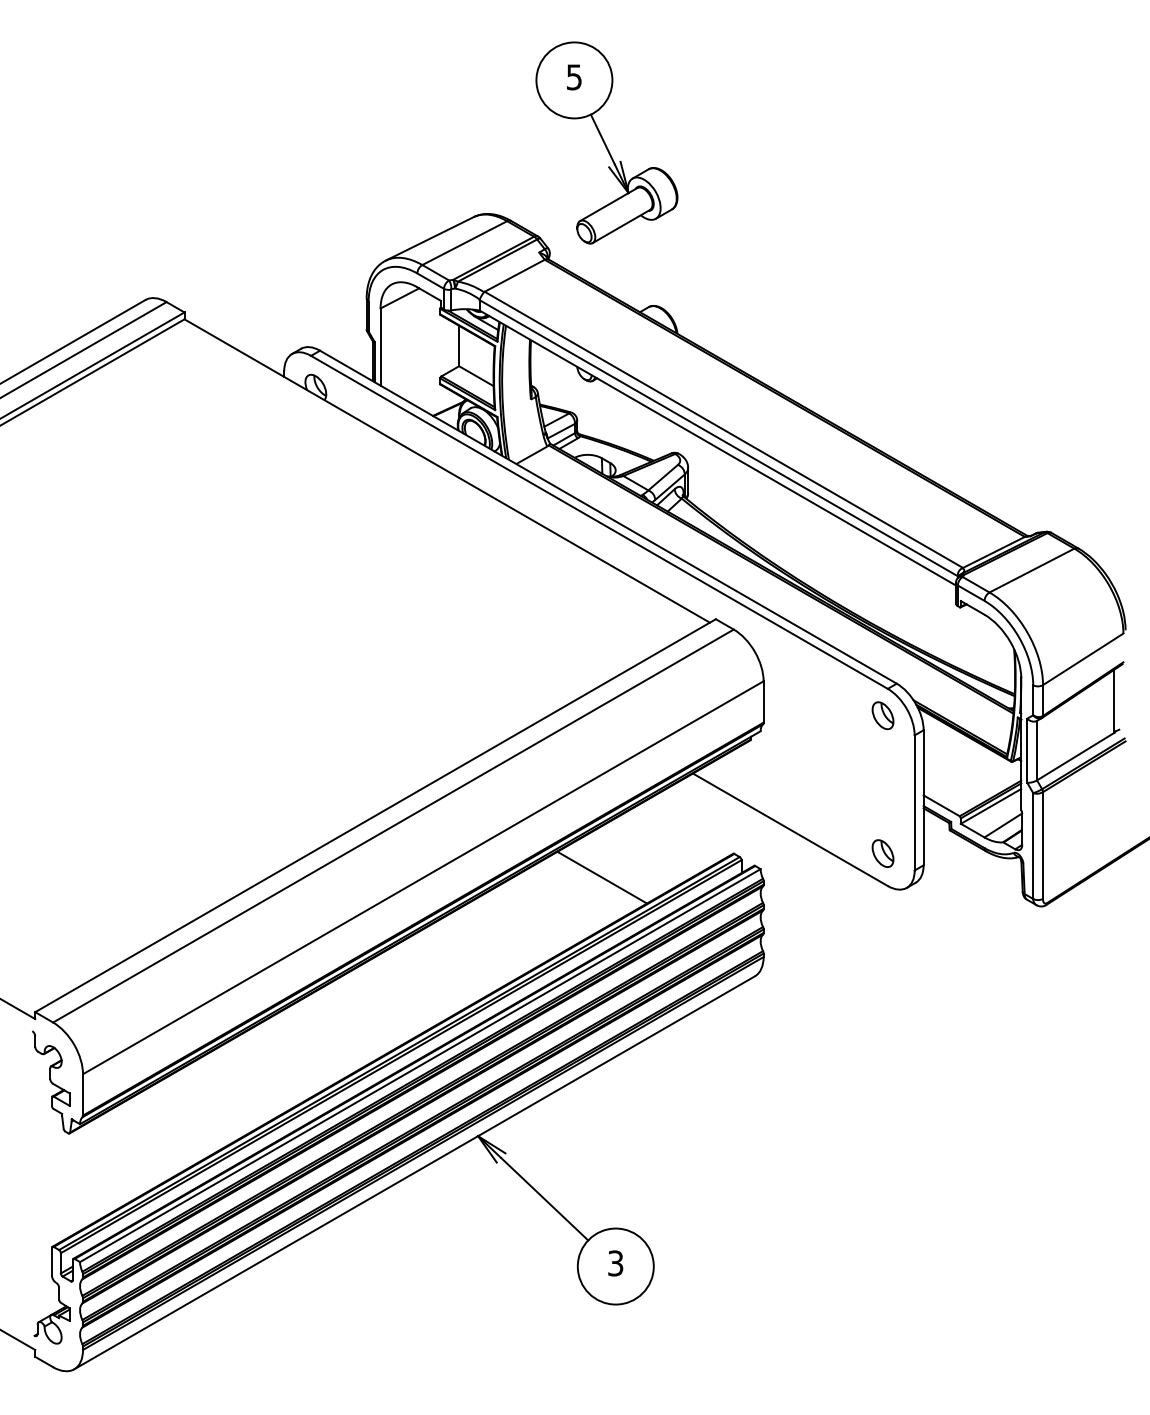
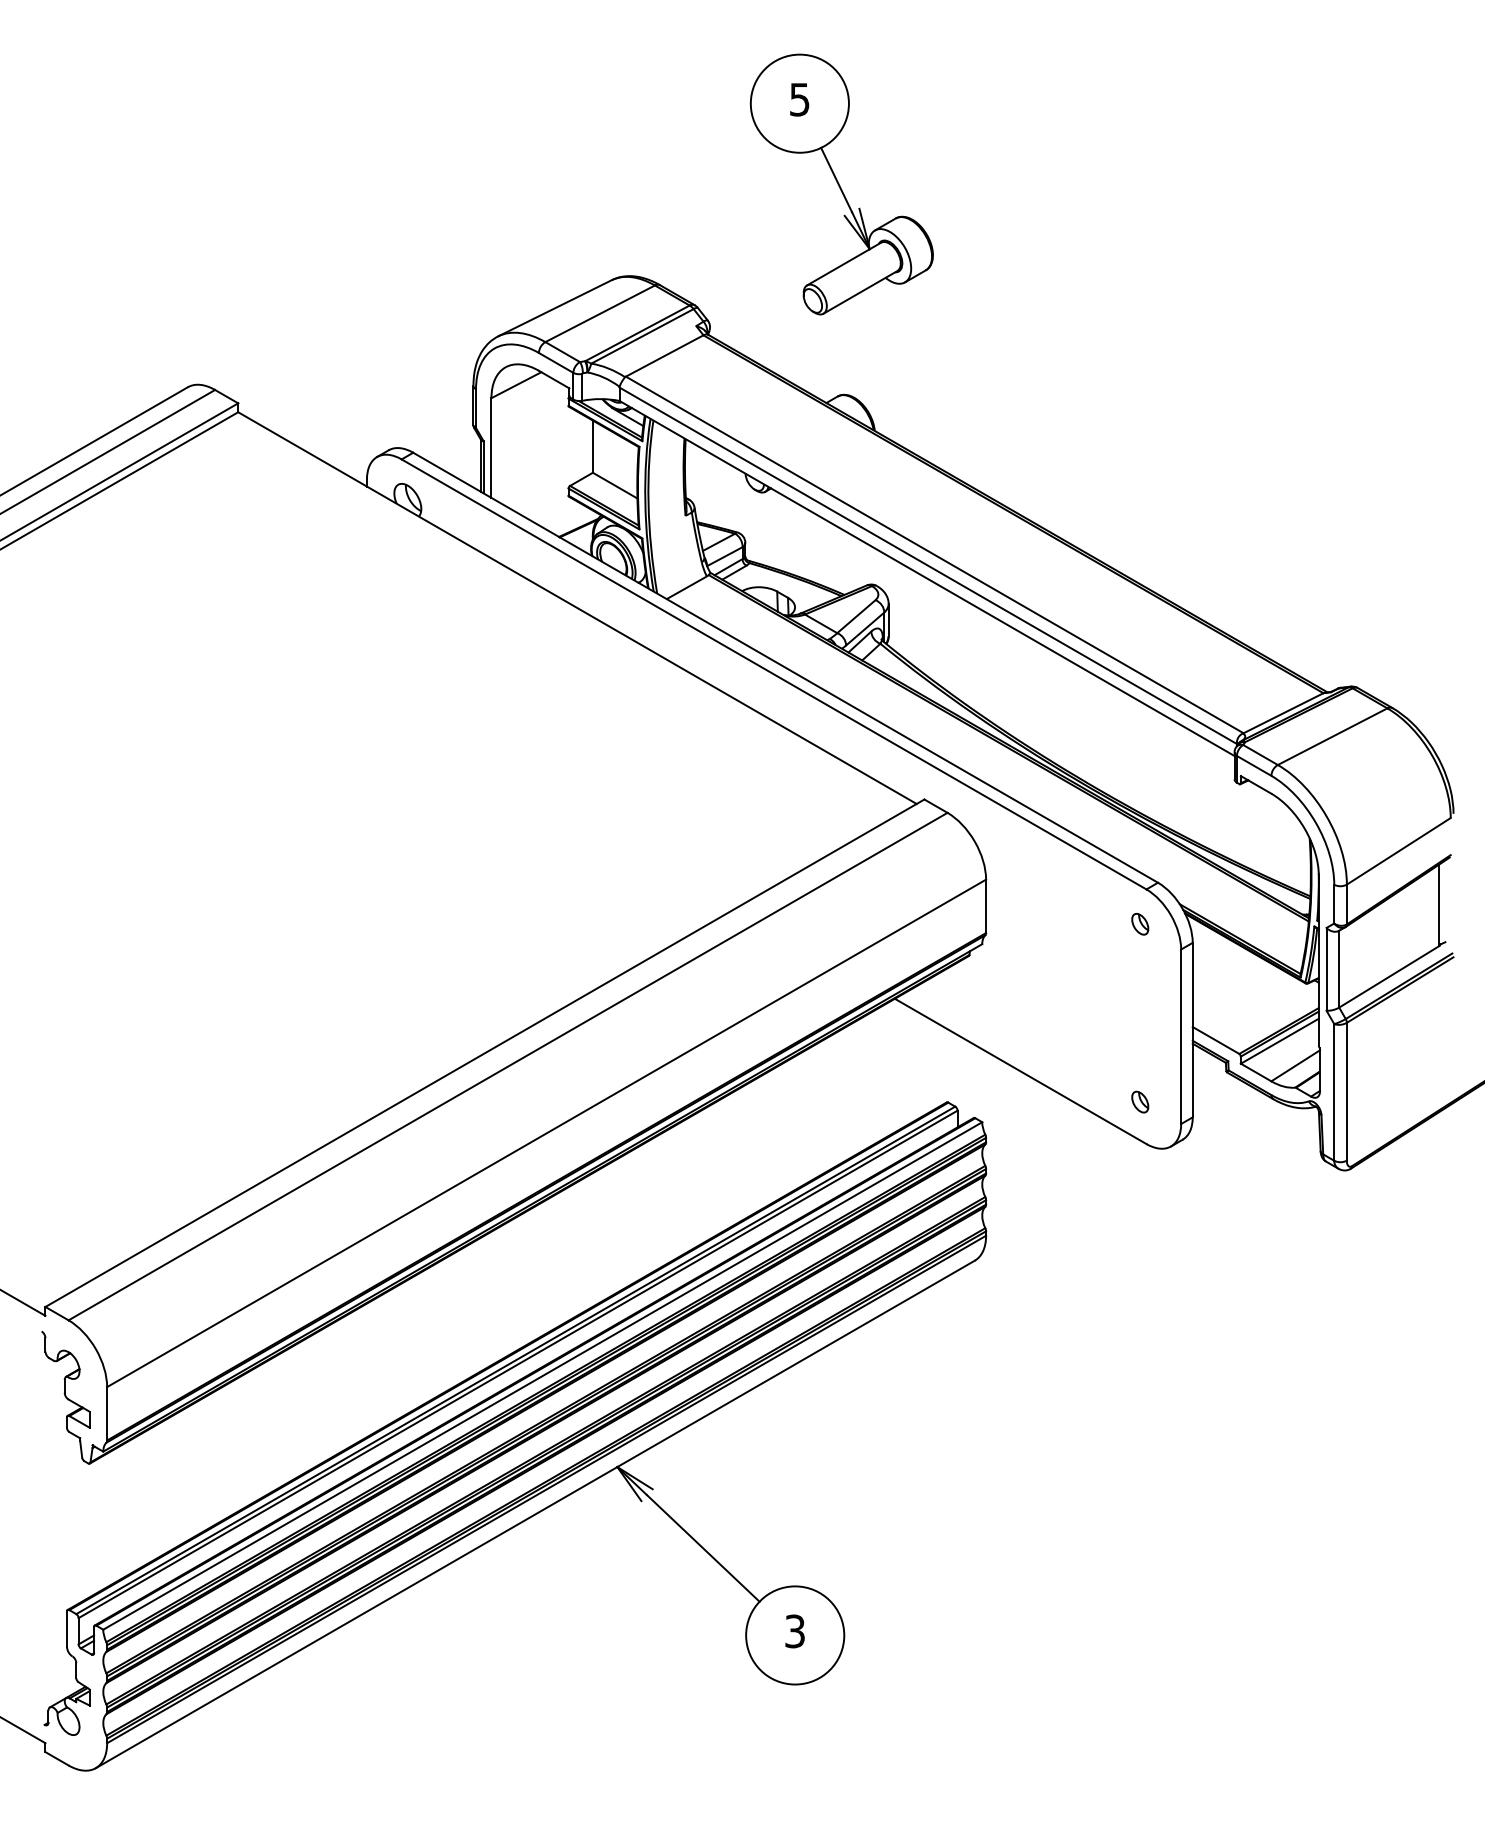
part: (606, 142) -> (841, 183), moved
part: (882, 715) -> (1139, 923), size x0.6
part: (882, 853) -> (1139, 1102), size x0.6
line: (602, 877) -> (778, 1133), removed

